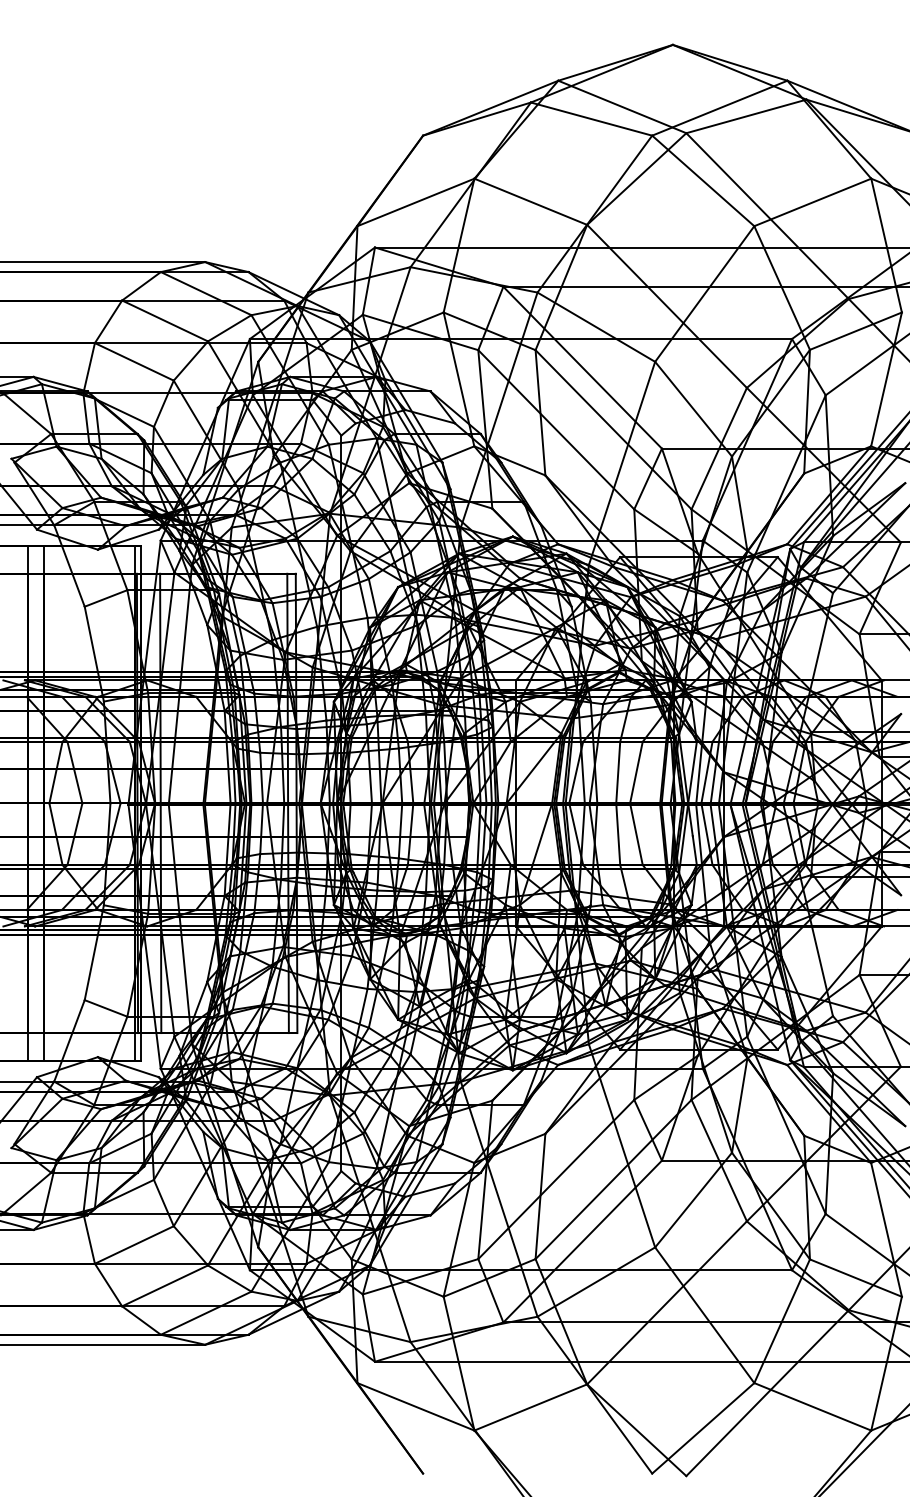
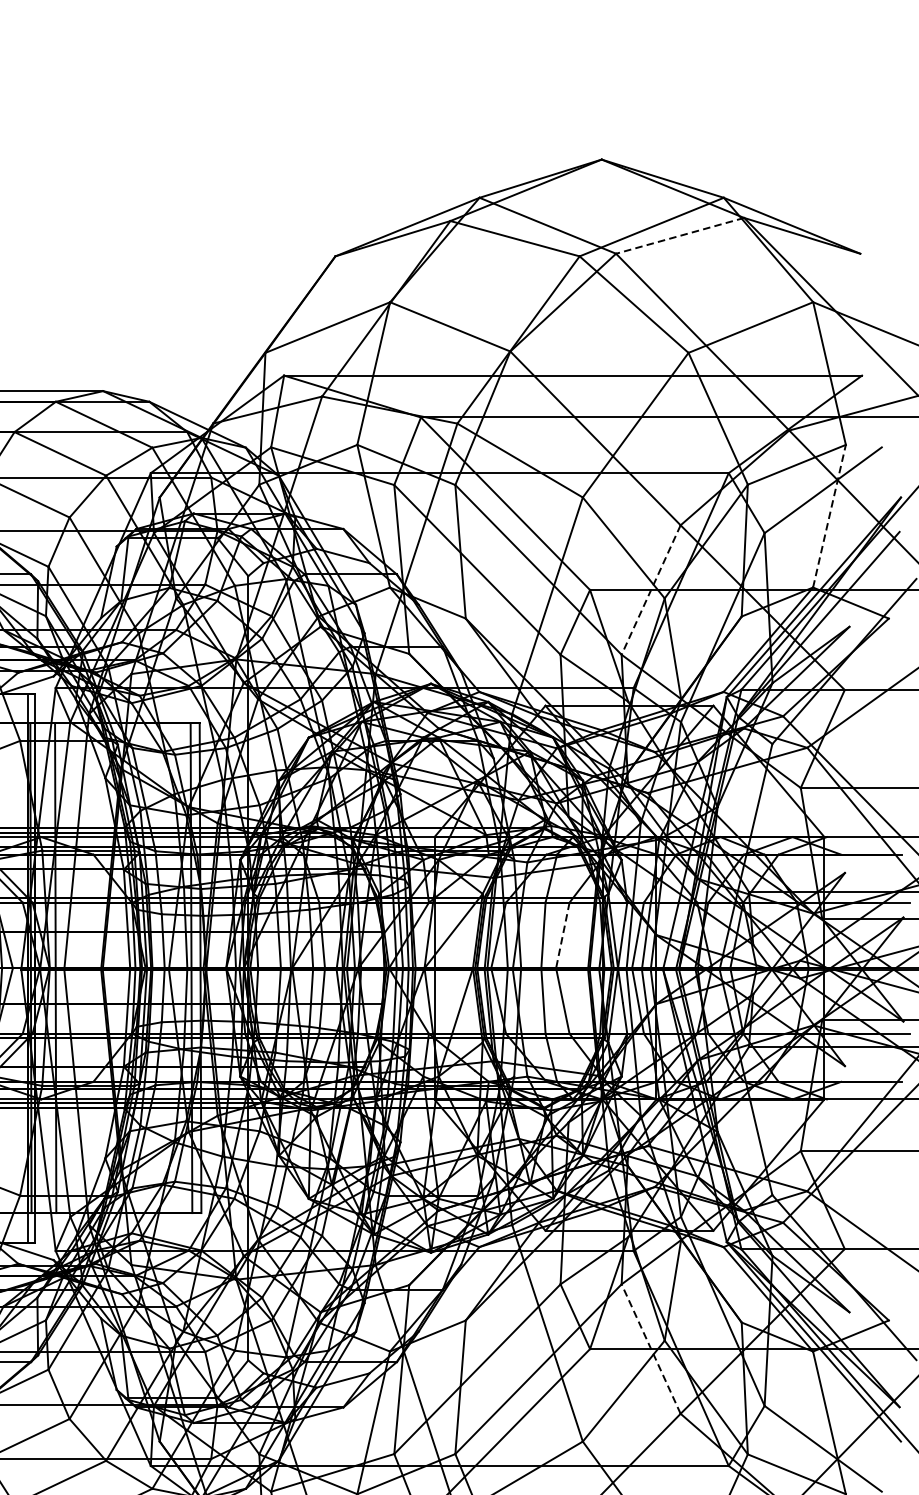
line: (745, 116) -> (679, 235), solid -> dashed
line: (886, 379) -> (829, 516), solid -> dashed
line: (719, 448) -> (651, 589), solid -> dashed
line: (636, 773) -> (562, 936), solid -> dashed
line: (719, 1160) -> (651, 1348), solid -> dashed

